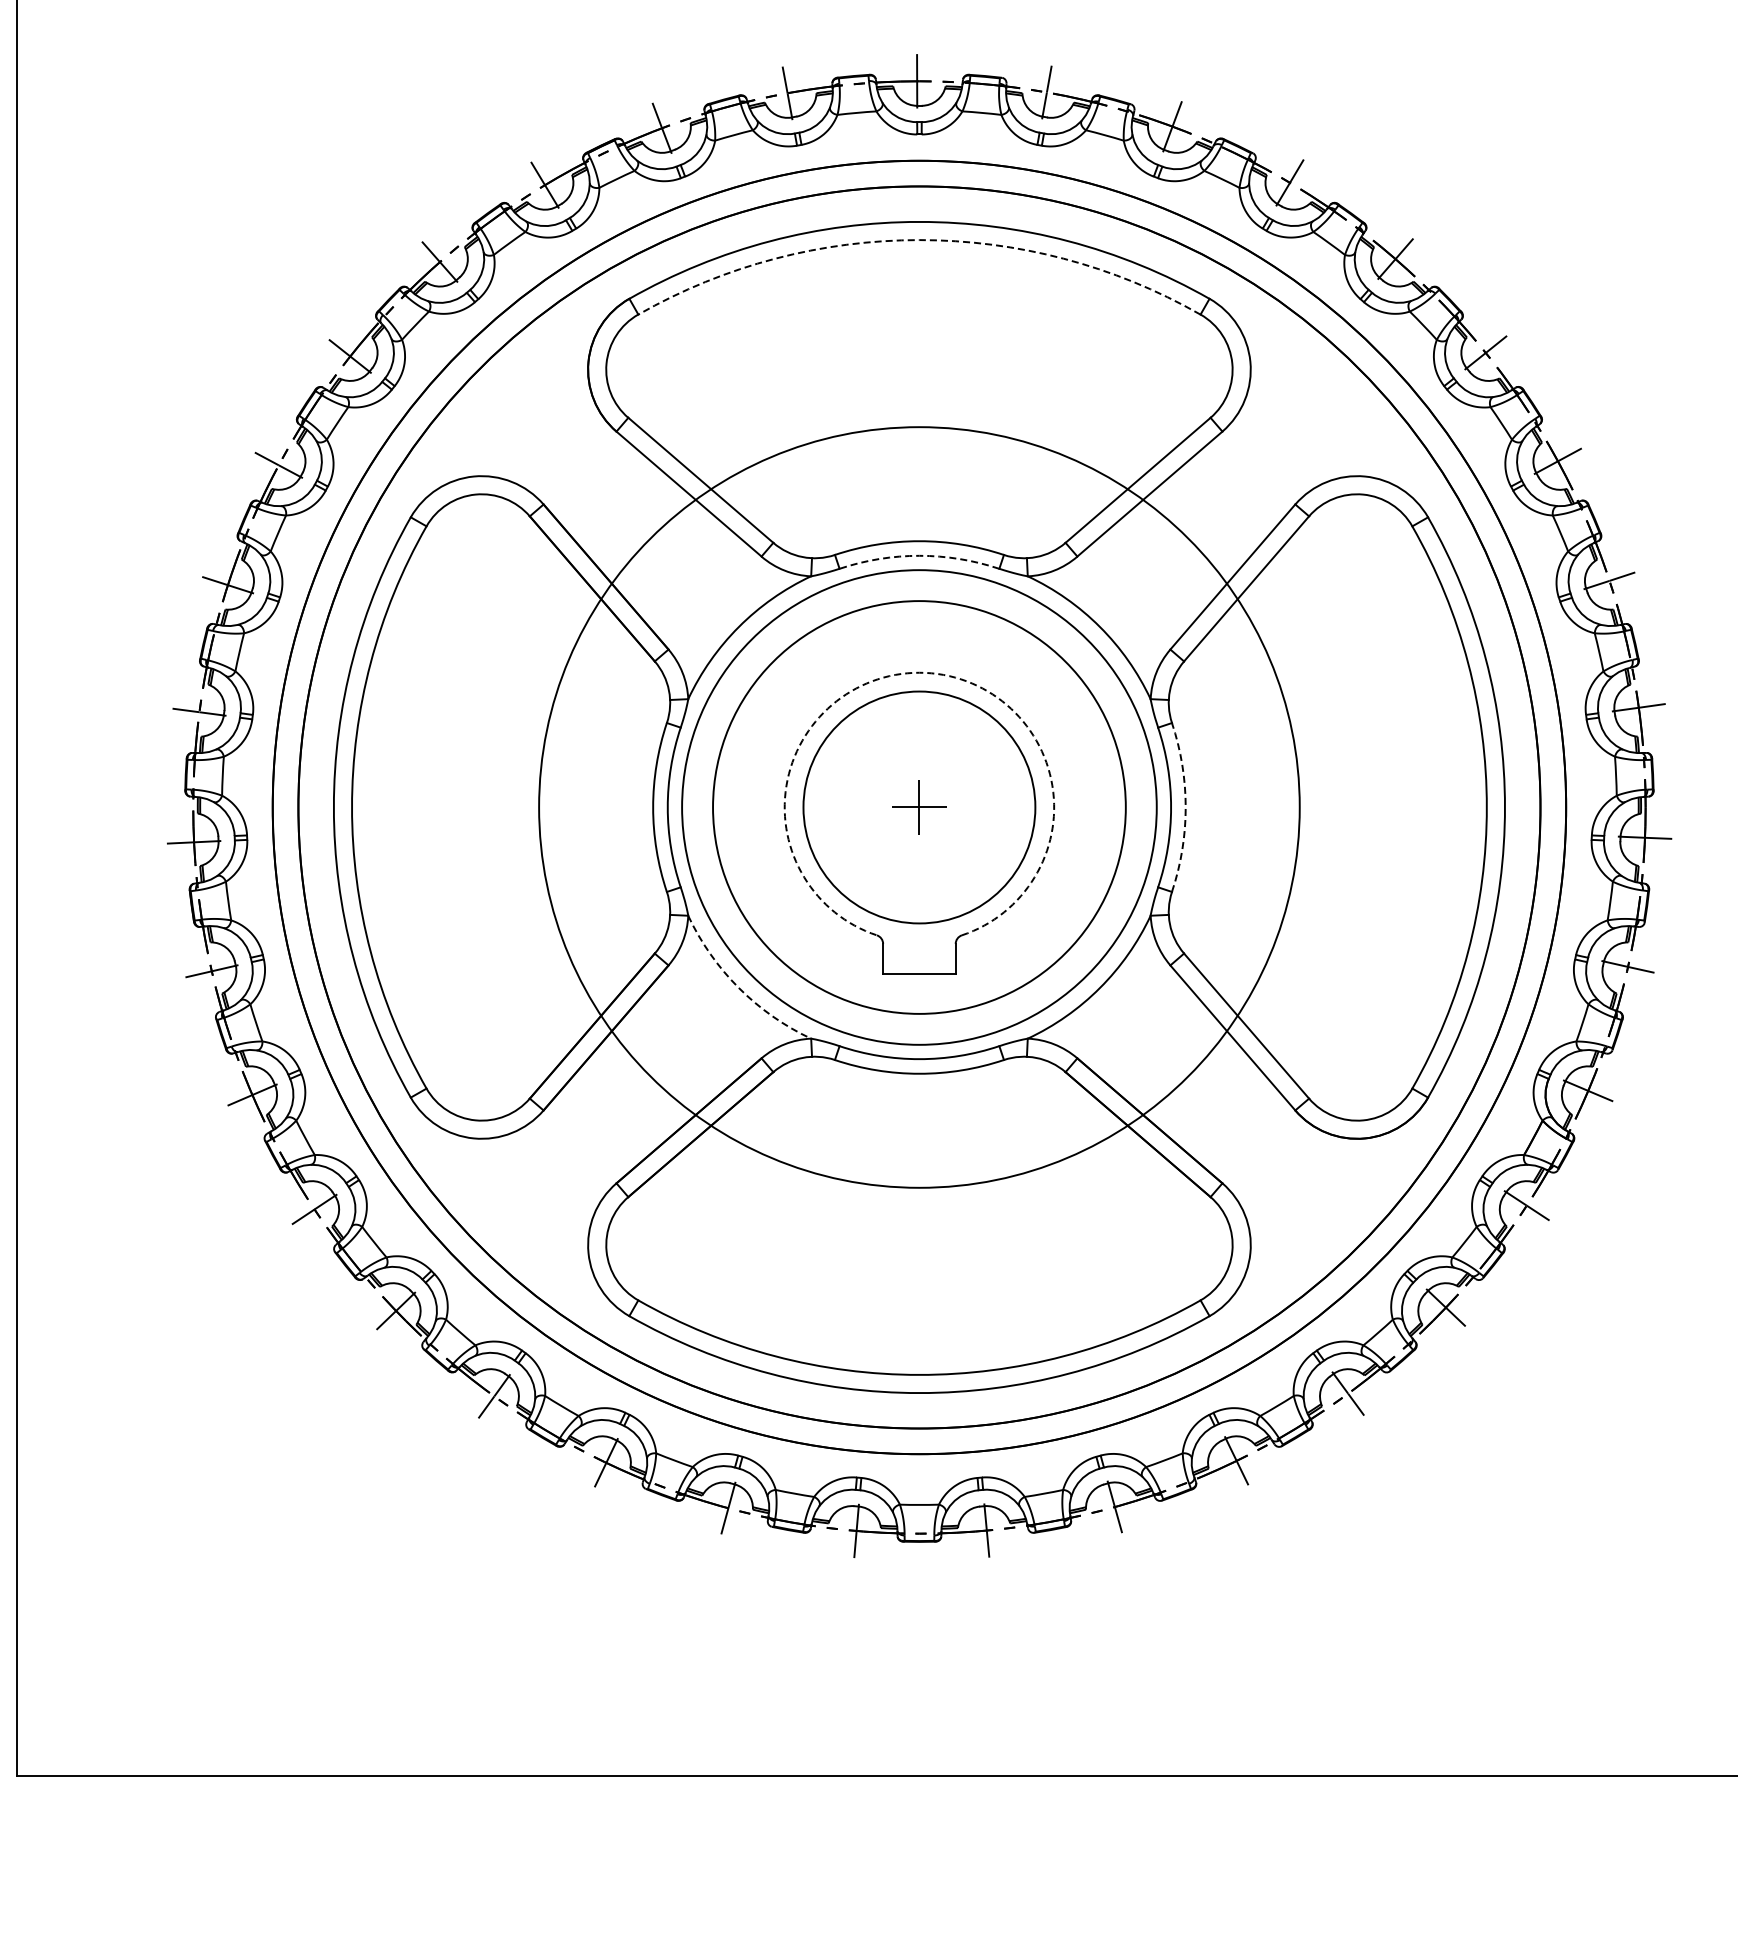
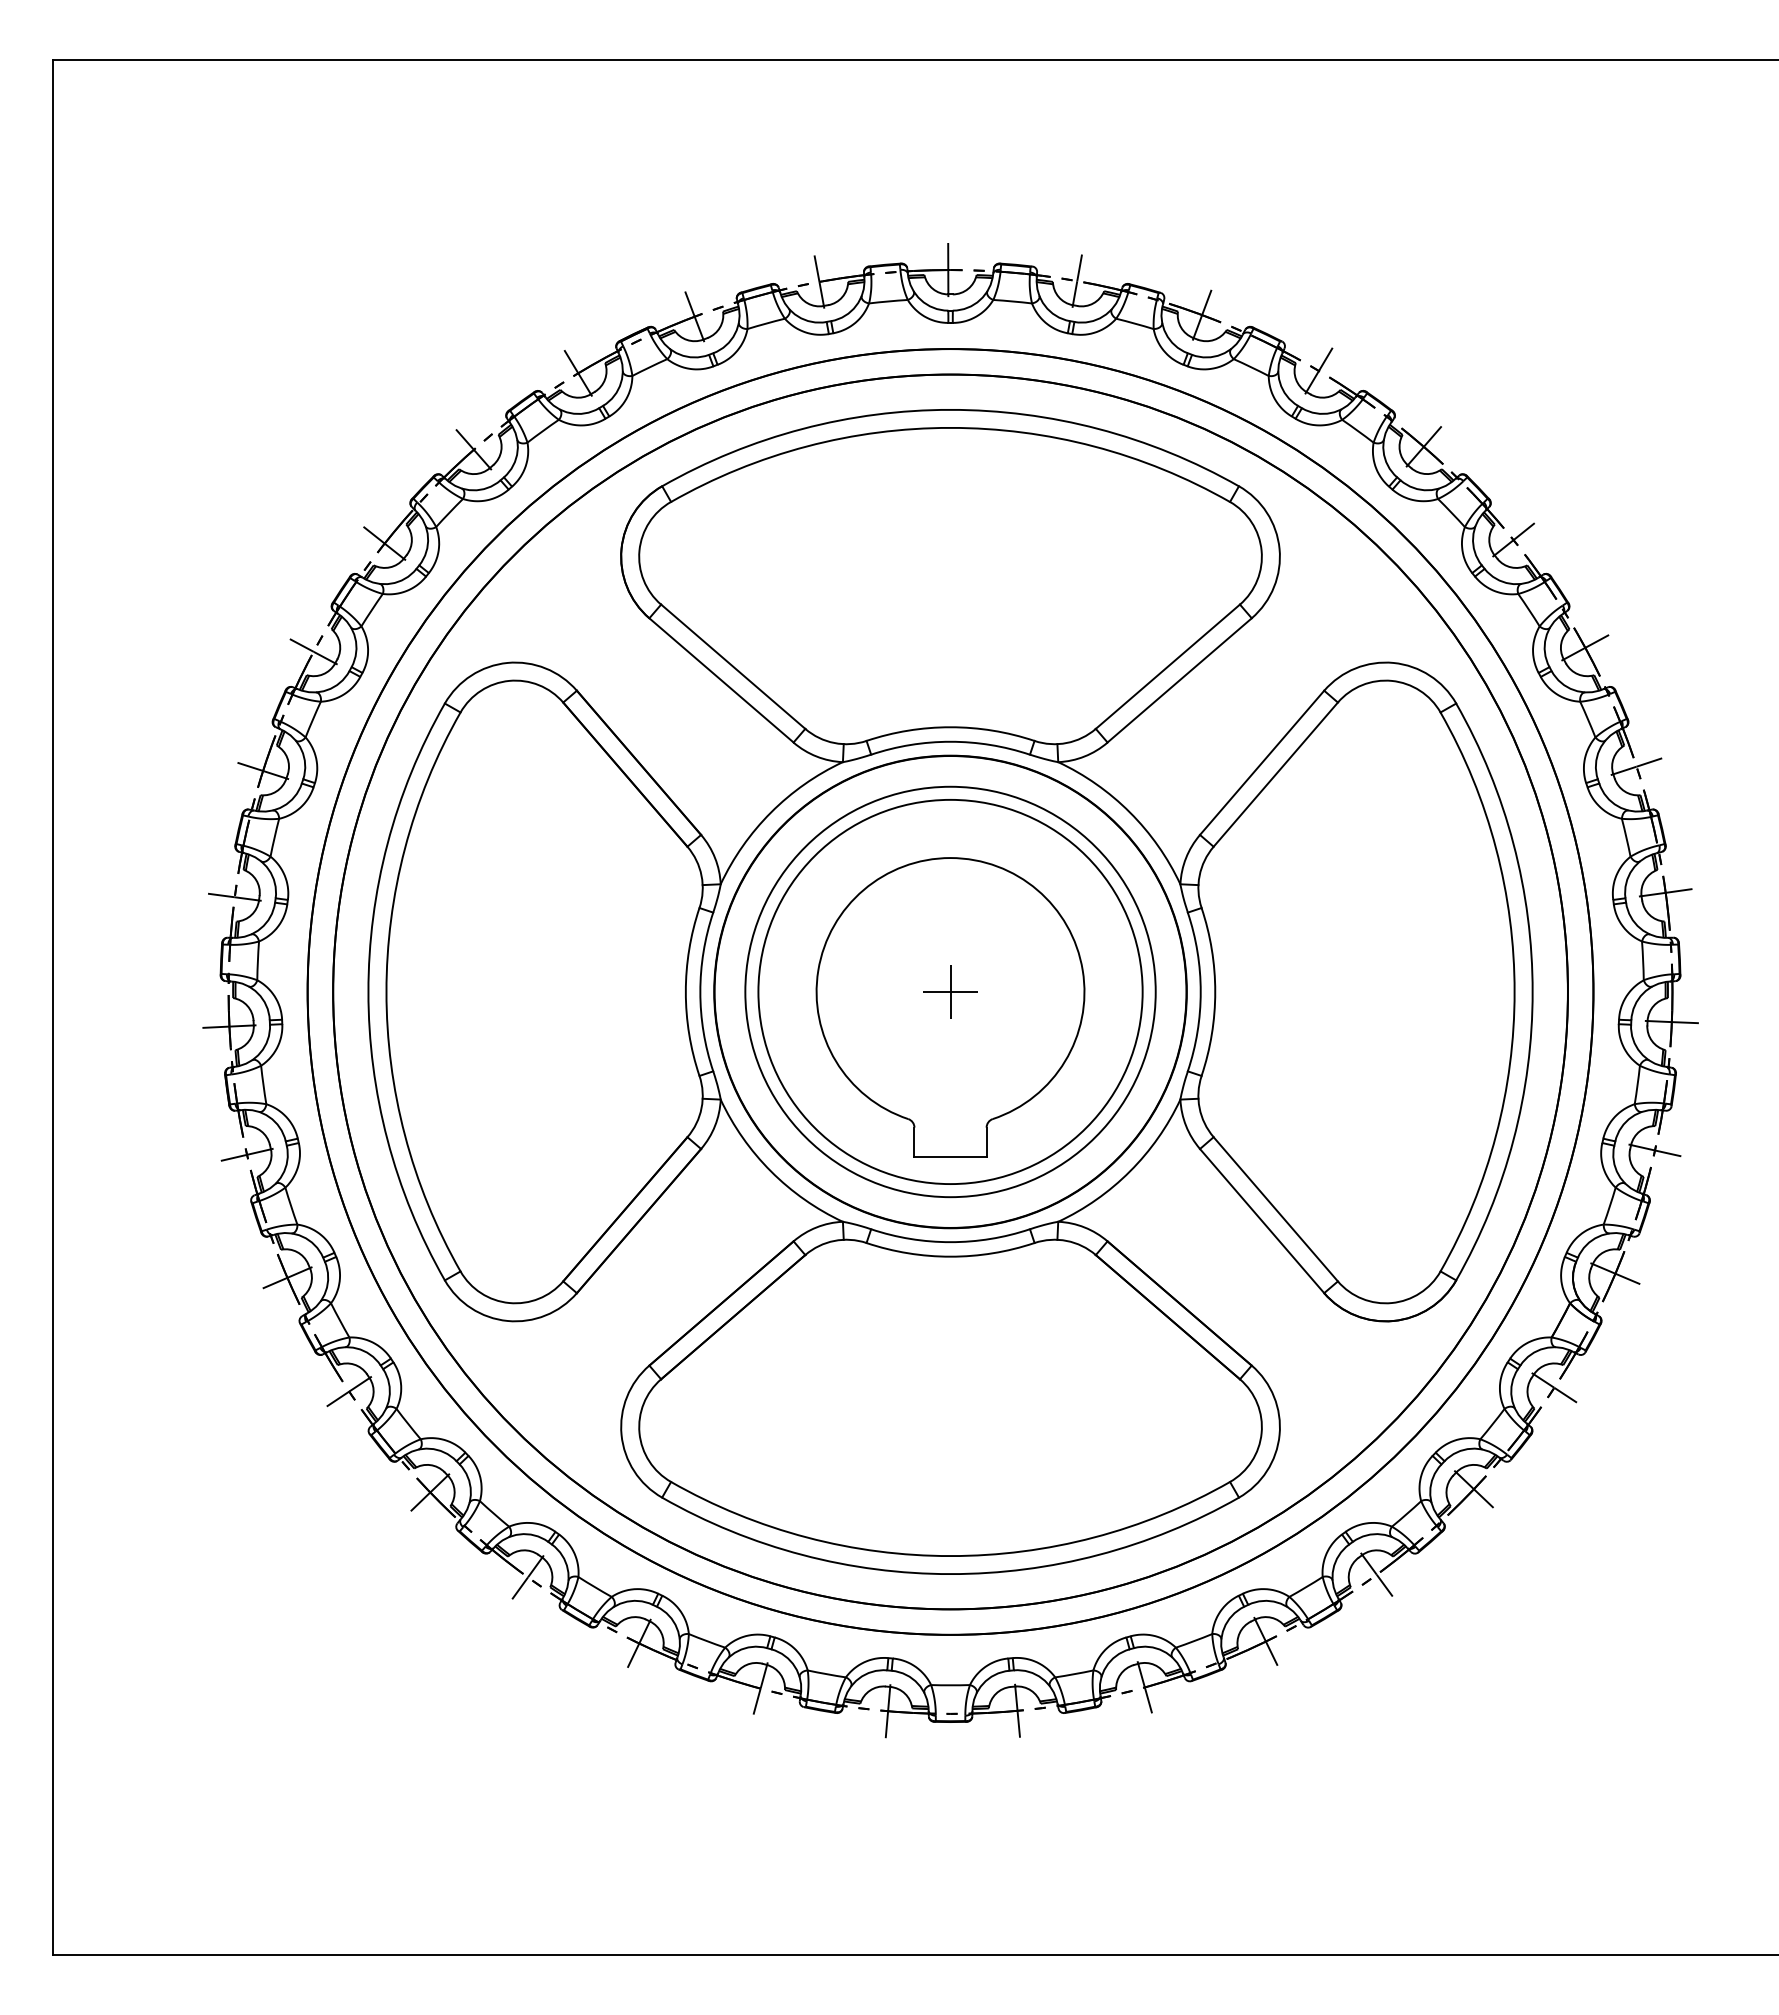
arc: (919, 239) -> (950, 427), dashed -> solid
arc: (919, 555) -> (950, 741), dashed -> solid
arc: (919, 673) -> (950, 858), dashed -> solid
circle: (919, 807) -> (950, 991), size x0.62
circle: (919, 807) -> (950, 991), size x1.67
arc: (1185, 807) -> (1215, 991), dashed -> solid
arc: (739, 988) -> (771, 1171), dashed -> solid

